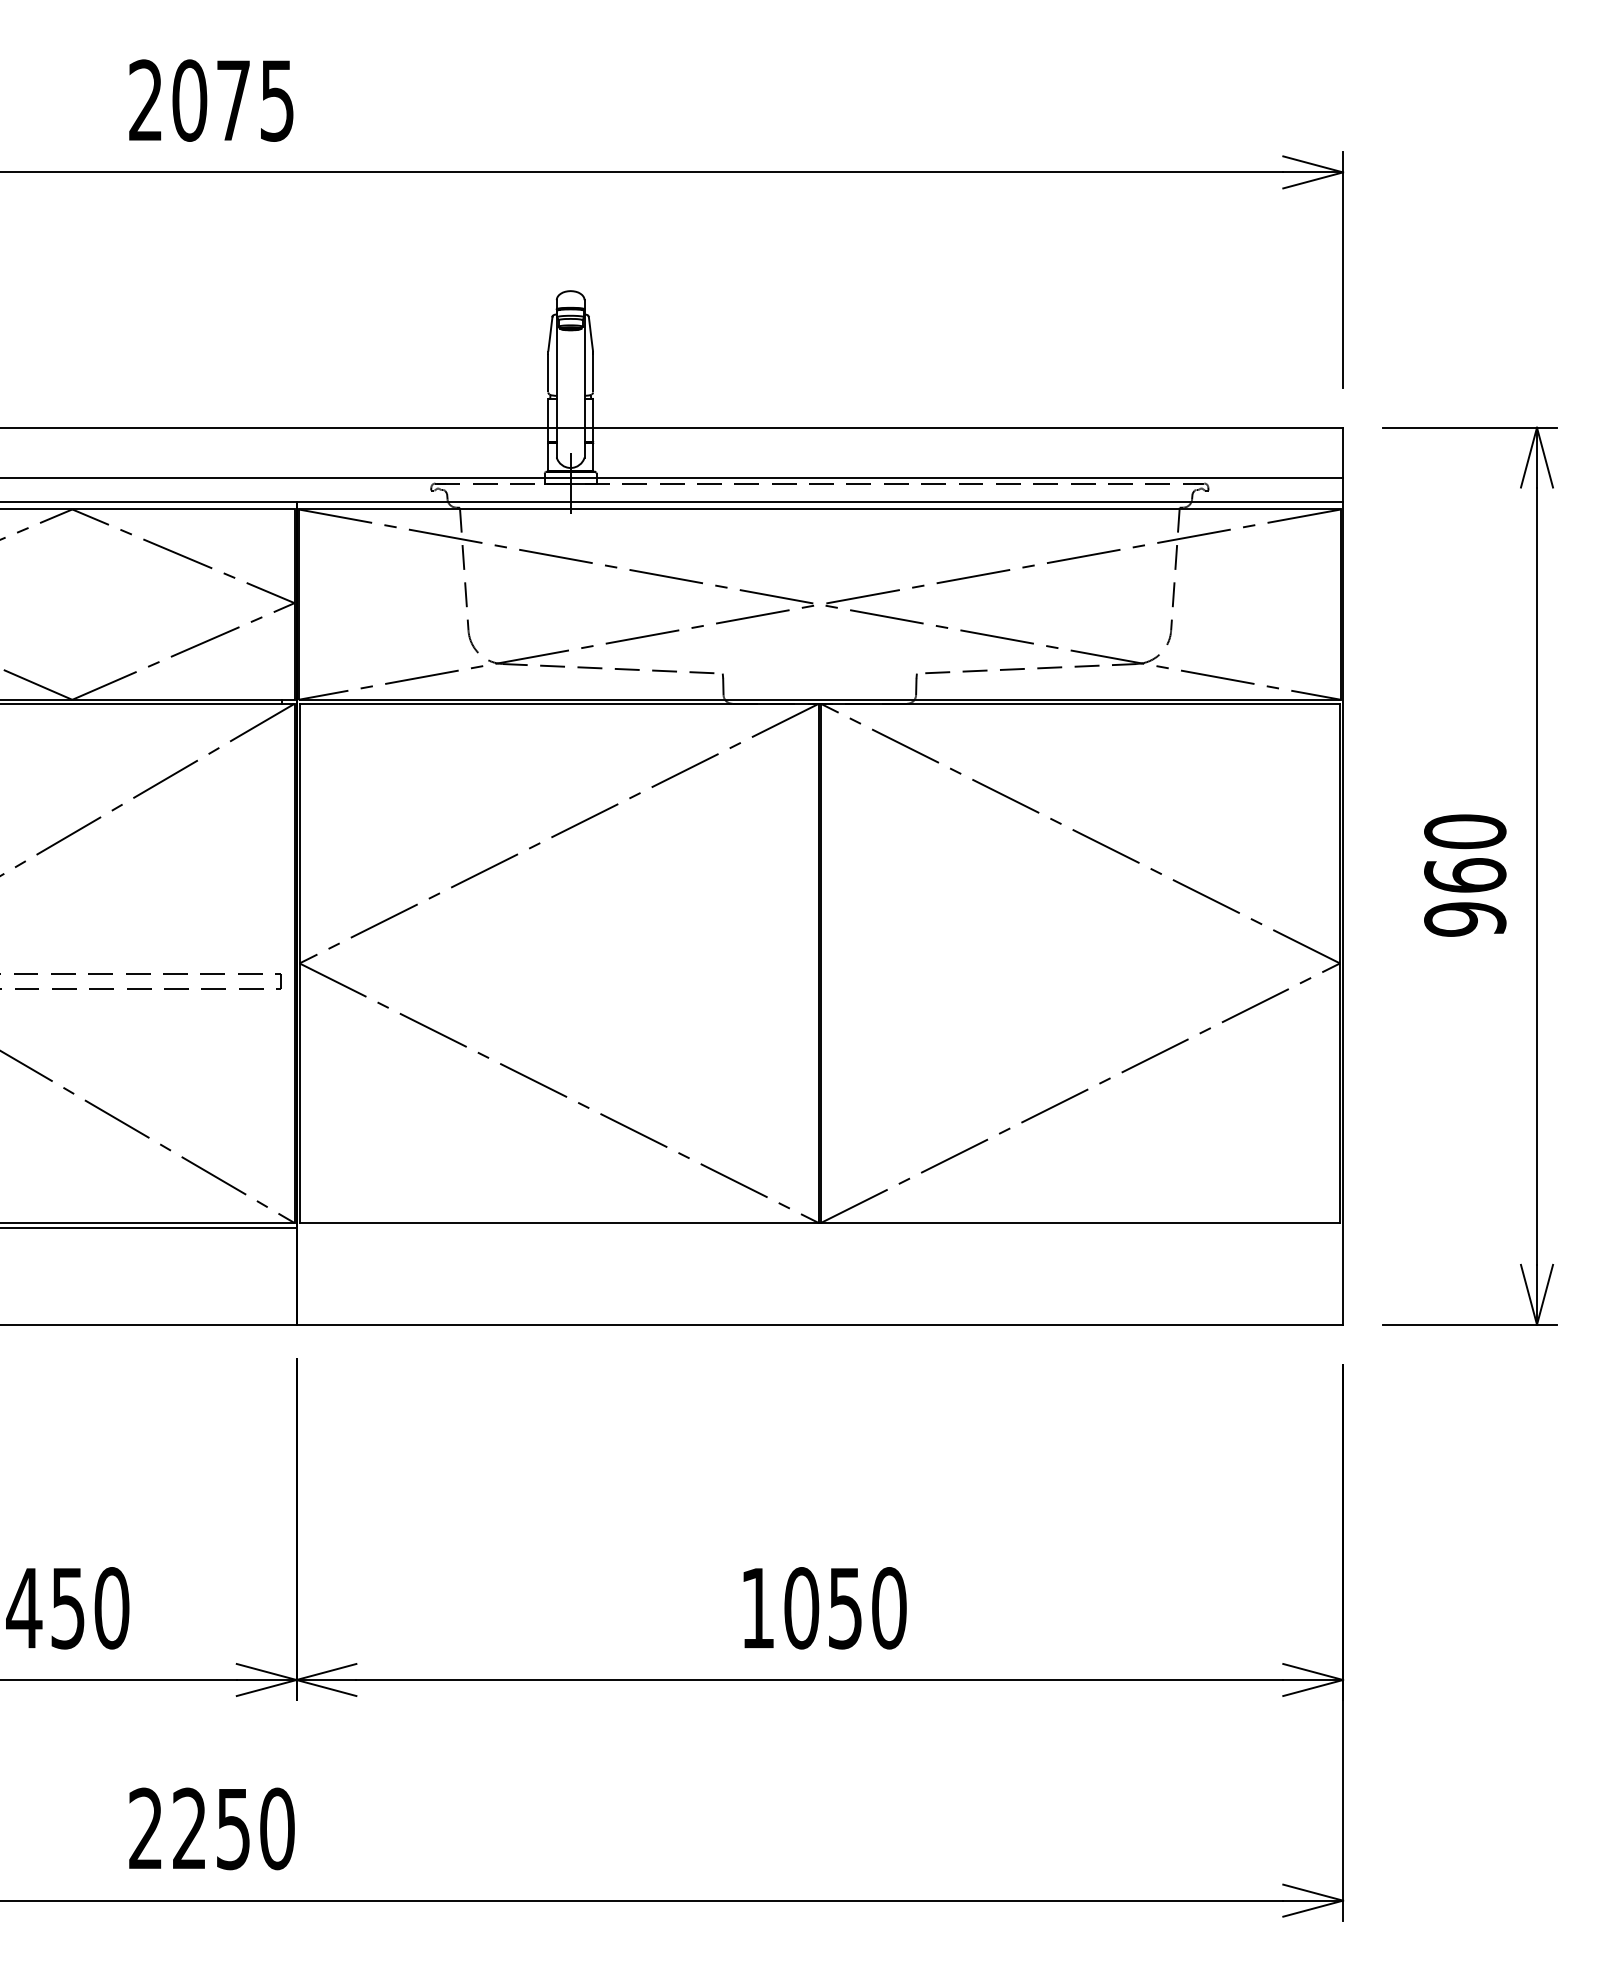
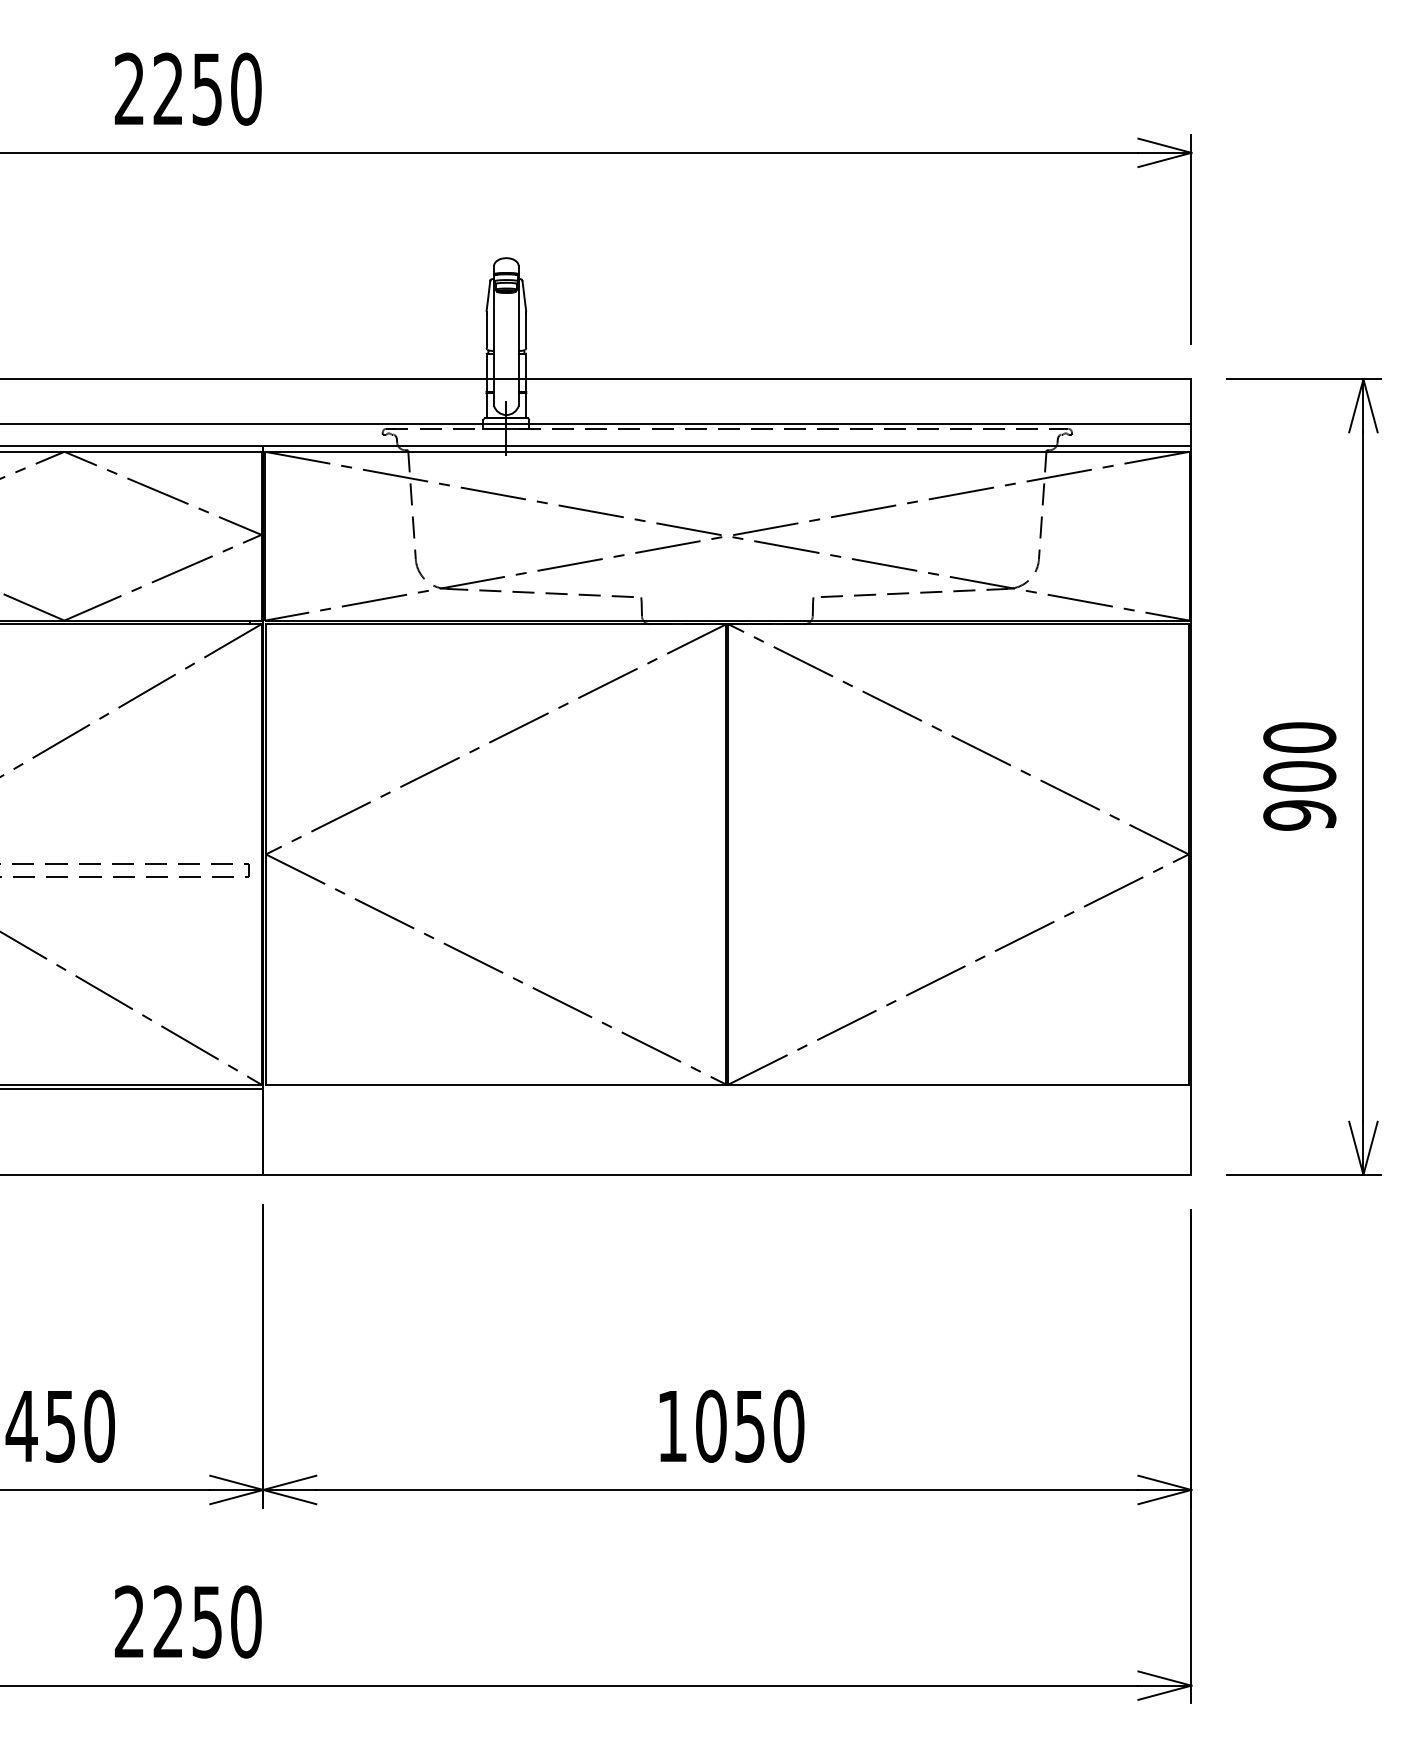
text: (233, 100) -> (207, 89), 2075 -> 2250
text: (1465, 875) -> (1300, 776), 960 -> 900

